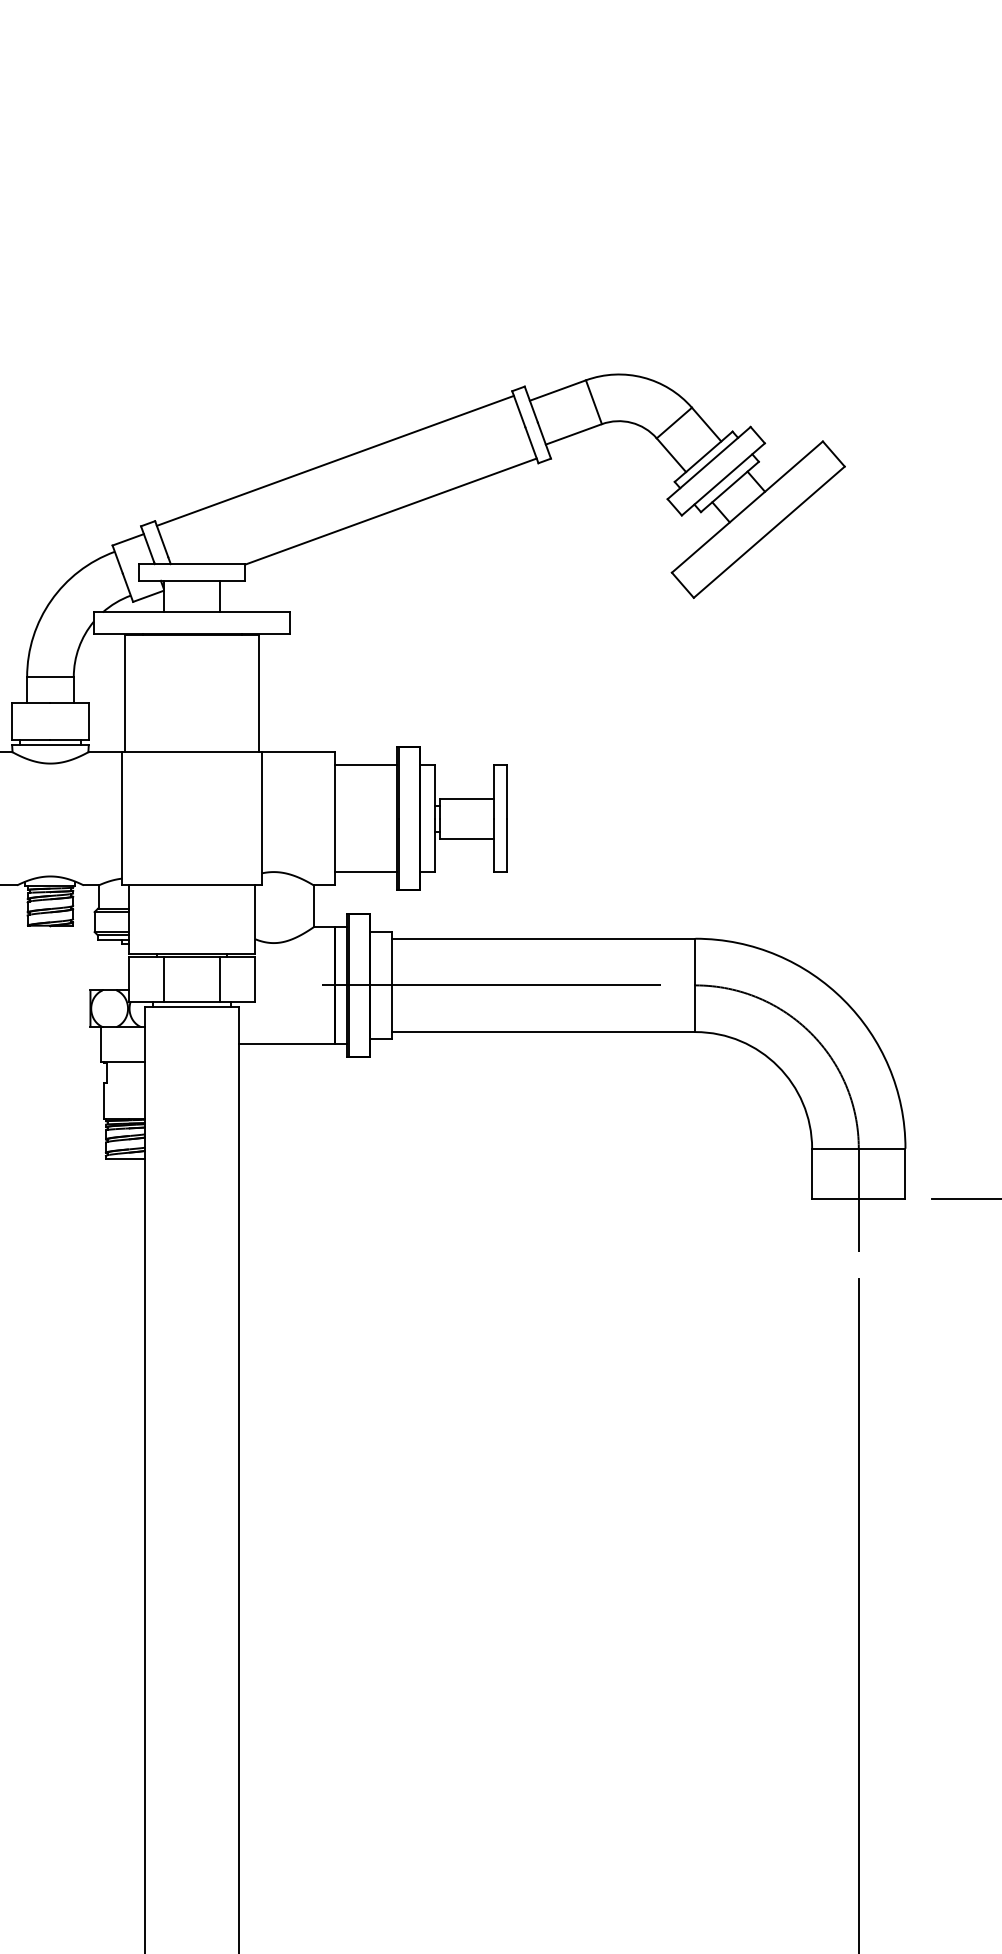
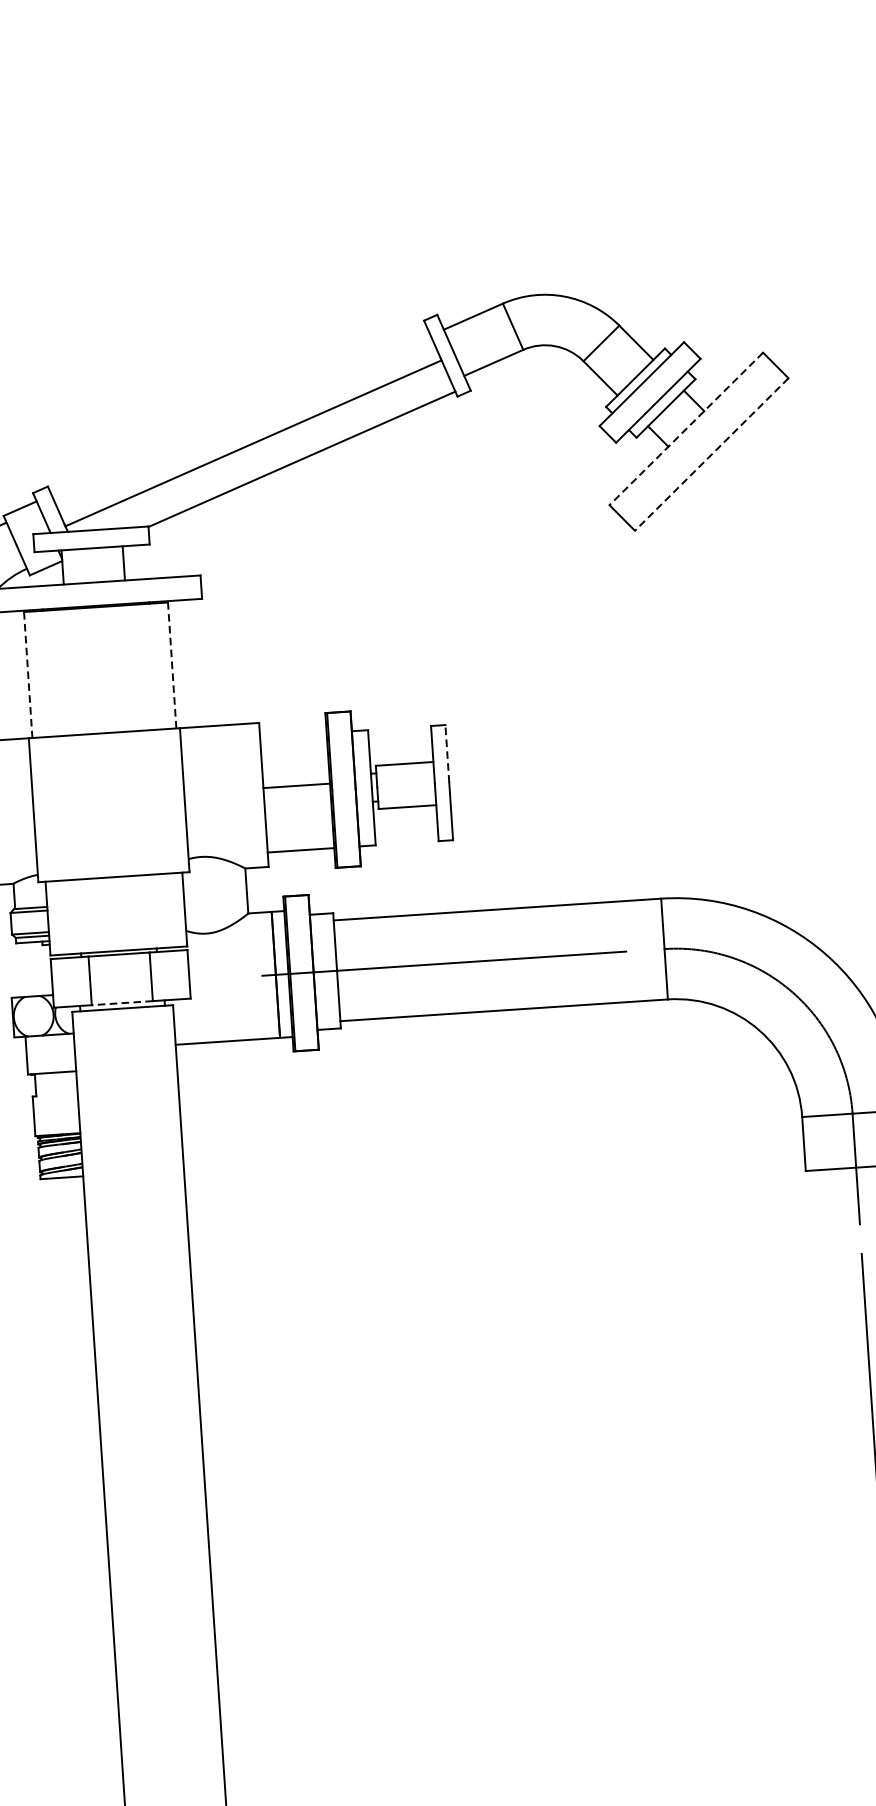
line: (334, 460) -> (252, 443), moved
line: (747, 507) -> (686, 429), solid -> dashed
line: (768, 532) -> (710, 454), solid -> dashed
line: (258, 693) -> (171, 665), solid -> dashed
line: (125, 694) -> (28, 675), solid -> dashed
line: (366, 765) -> (296, 785), moved
line: (507, 792) -> (447, 754), solid -> dashed
line: (191, 1002) -> (121, 1003), solid -> dashed

